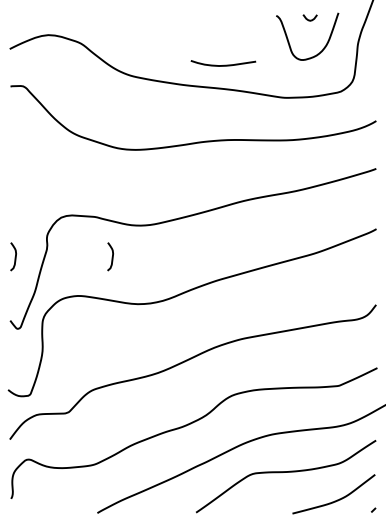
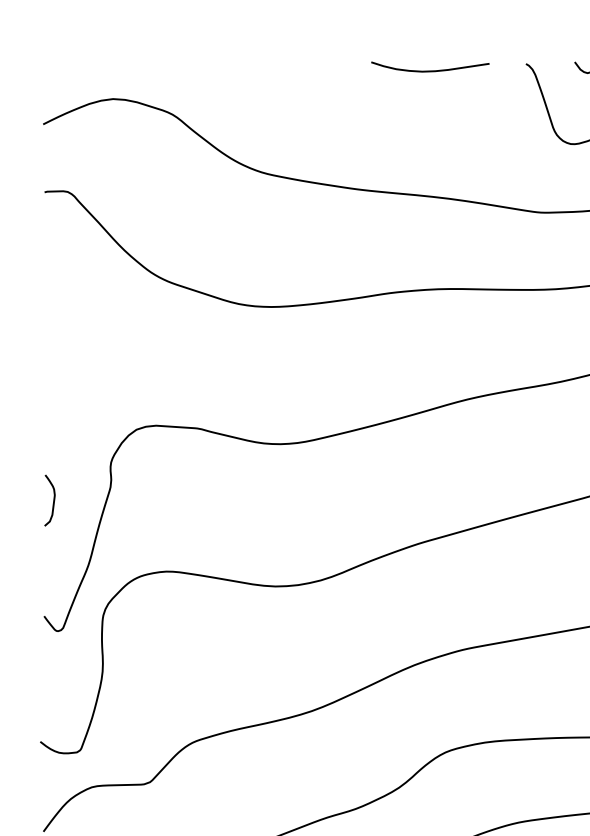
curve: (224, 64) -> (432, 68), moved
curve: (111, 257) -> (227, 501), removed

